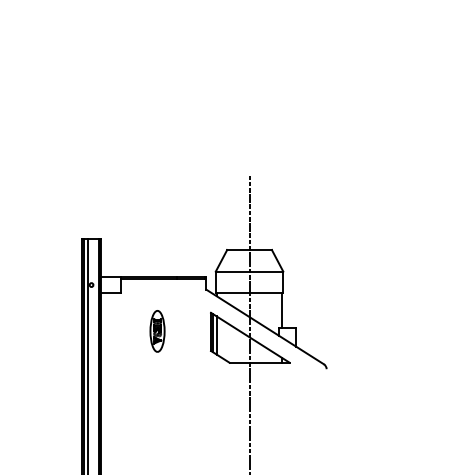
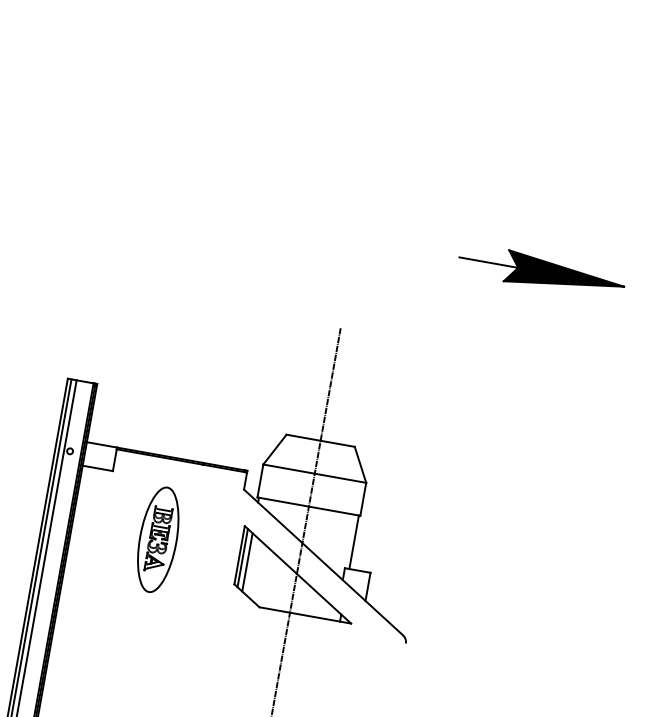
part: (370, 117) -> (541, 271), added
part: (157, 331) -> (158, 540), size x1.67

